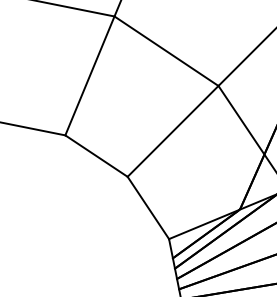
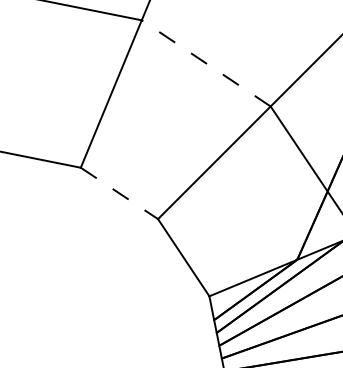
line: (166, 51) -> (206, 63), solid -> dashed
line: (96, 156) -> (119, 193), solid -> dashed

